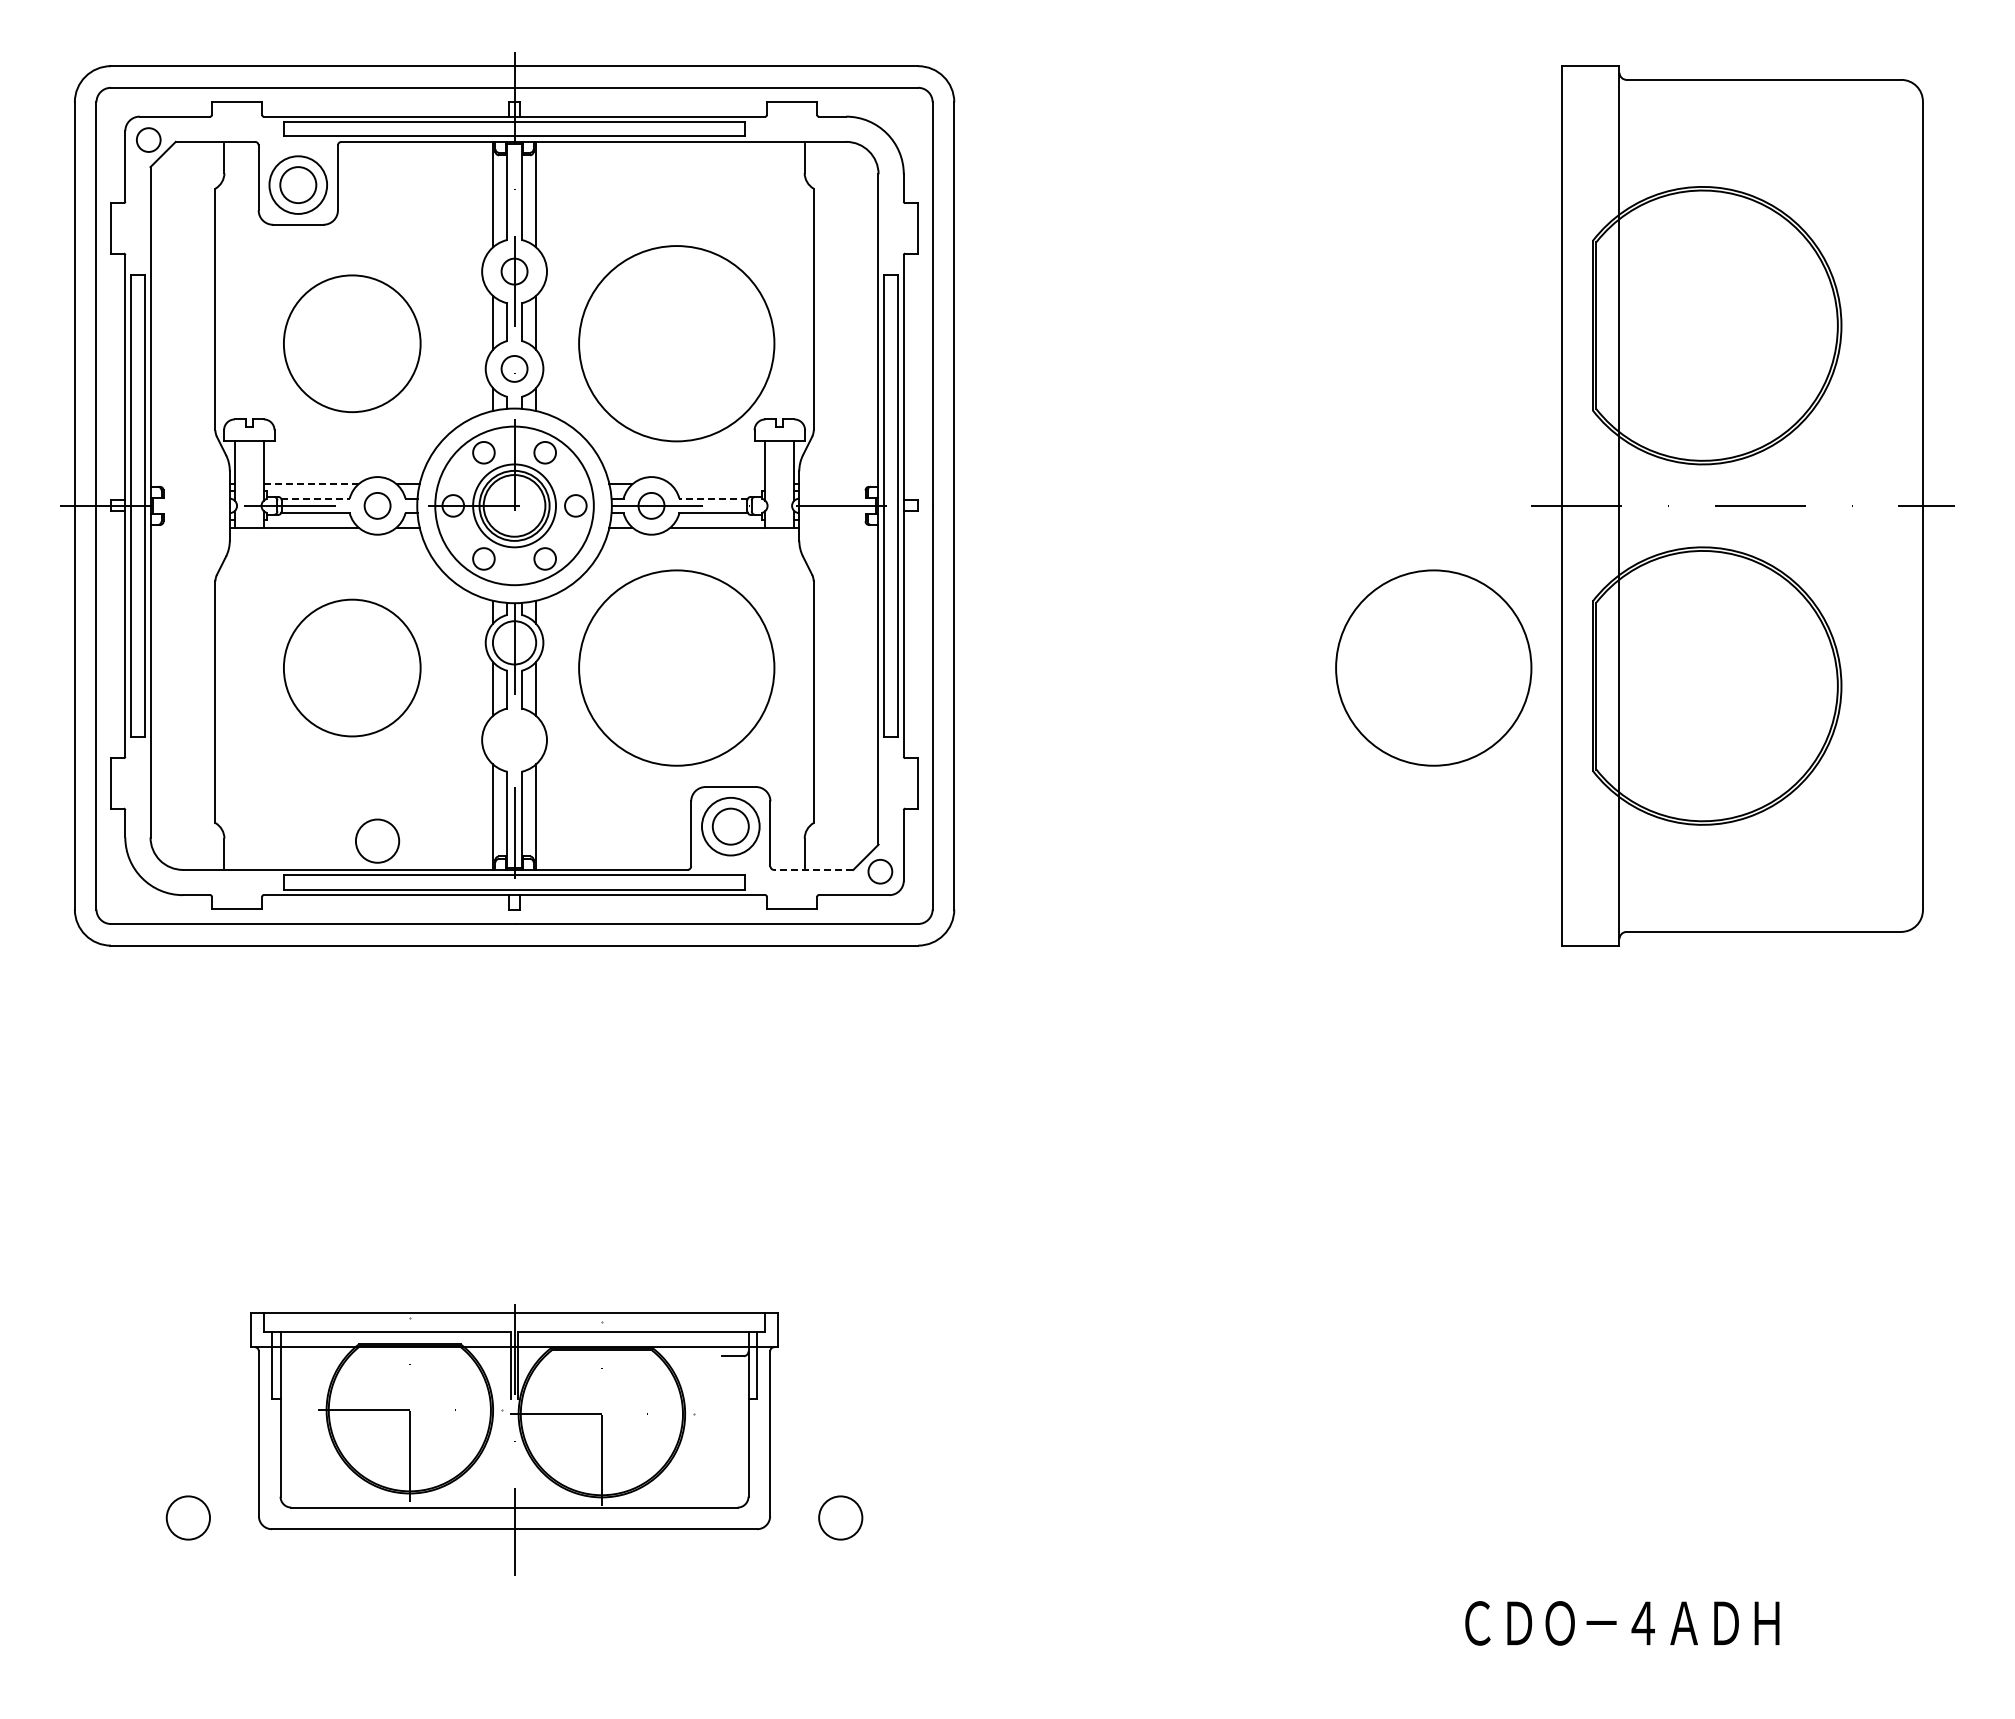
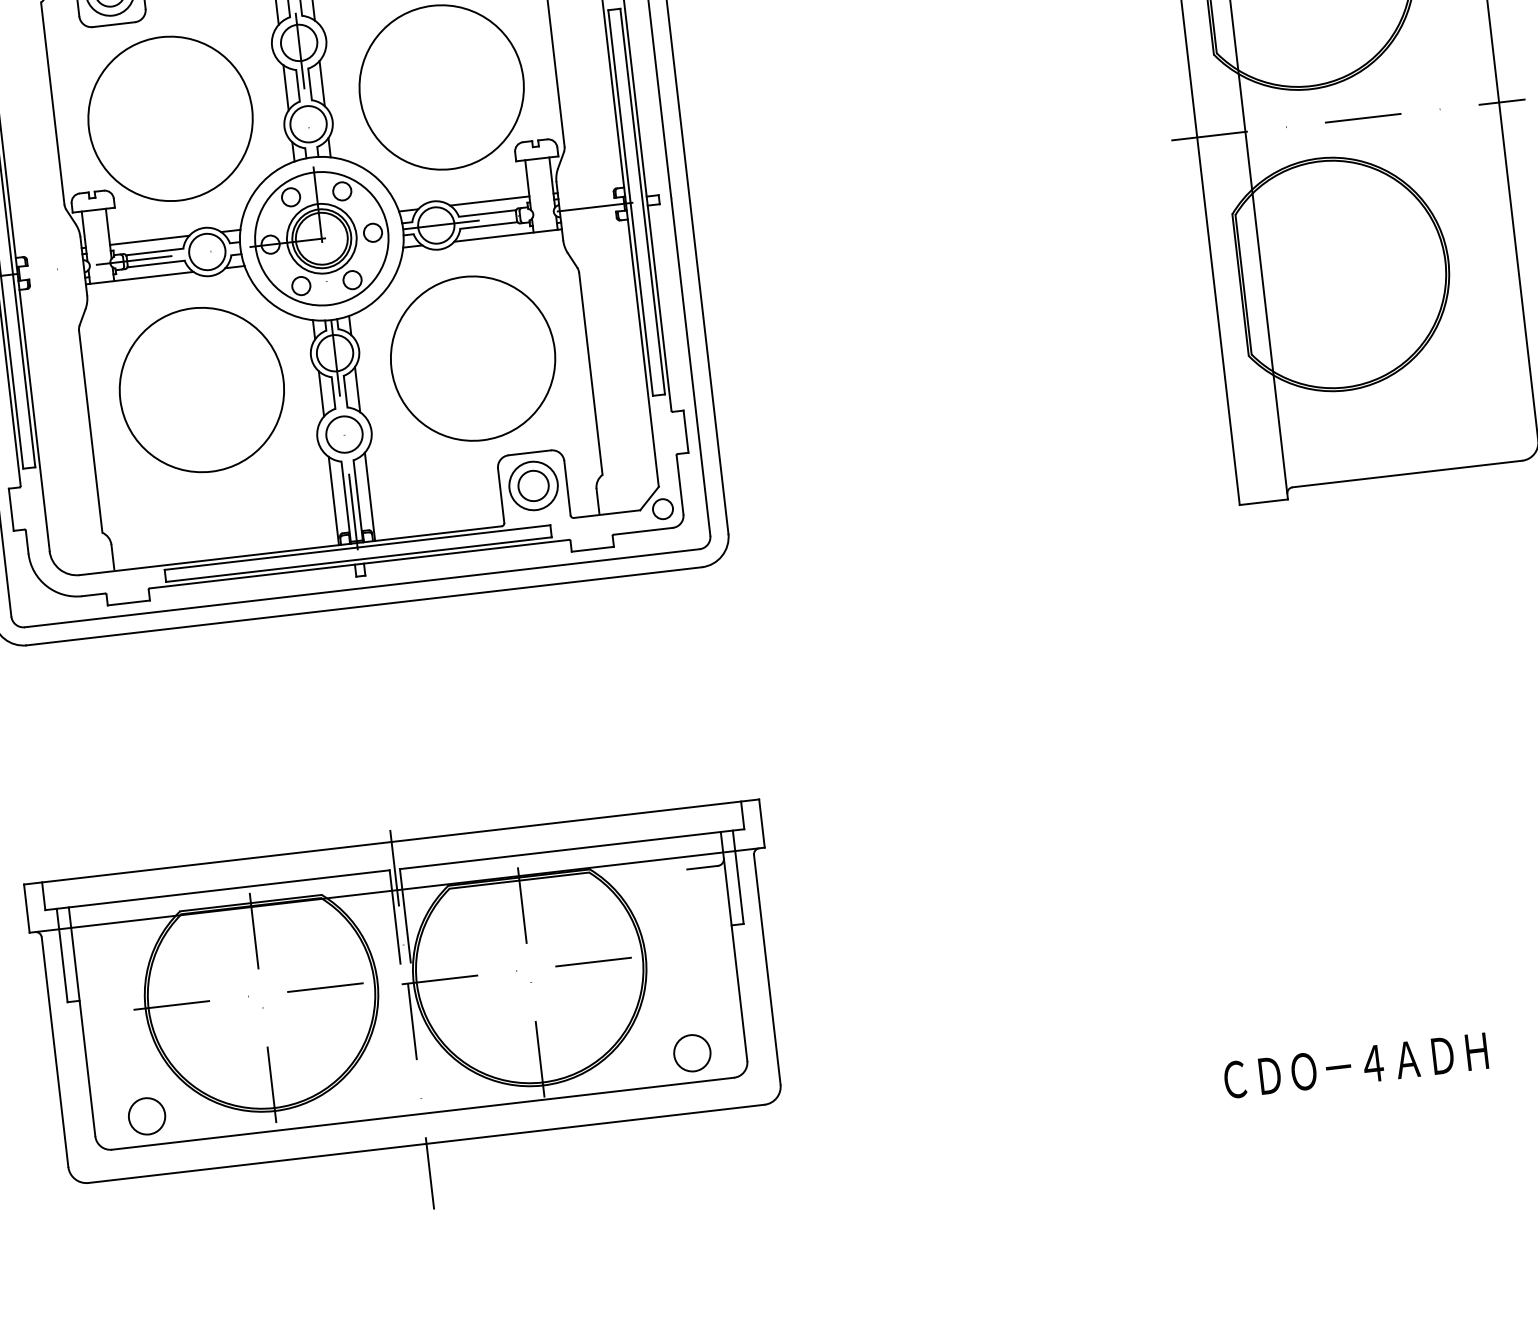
circle: (514, 271) -> (299, 42), size x1.67
circle: (351, 343) -> (169, 118), size x1.43
circle: (514, 368) -> (308, 123), size x1.67
line: (311, 484) -> (150, 240), dashed -> solid
line: (717, 484) -> (489, 201), added
line: (315, 498) -> (154, 251), dashed -> solid
line: (713, 498) -> (487, 213), dashed -> solid
circle: (377, 505) -> (207, 251), size x1.67
circle: (651, 505) -> (436, 225), size x1.67
circle: (351, 667) -> (201, 389), size x1.43
circle: (1433, 667) -> (1105, 284), removed
circle: (377, 840) -> (344, 434), moved
line: (813, 869) -> (606, 513), dashed -> solid
part: (514, 1439) -> (412, 1019), size x1.67

